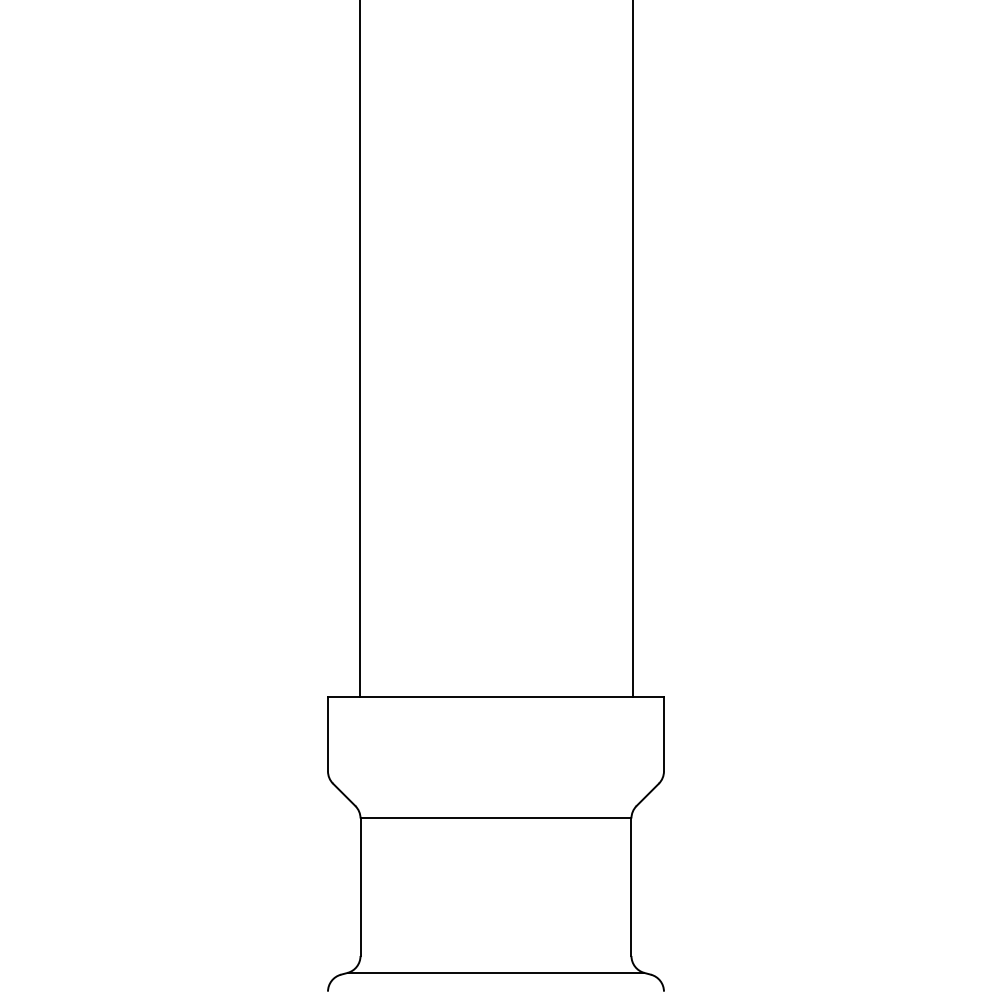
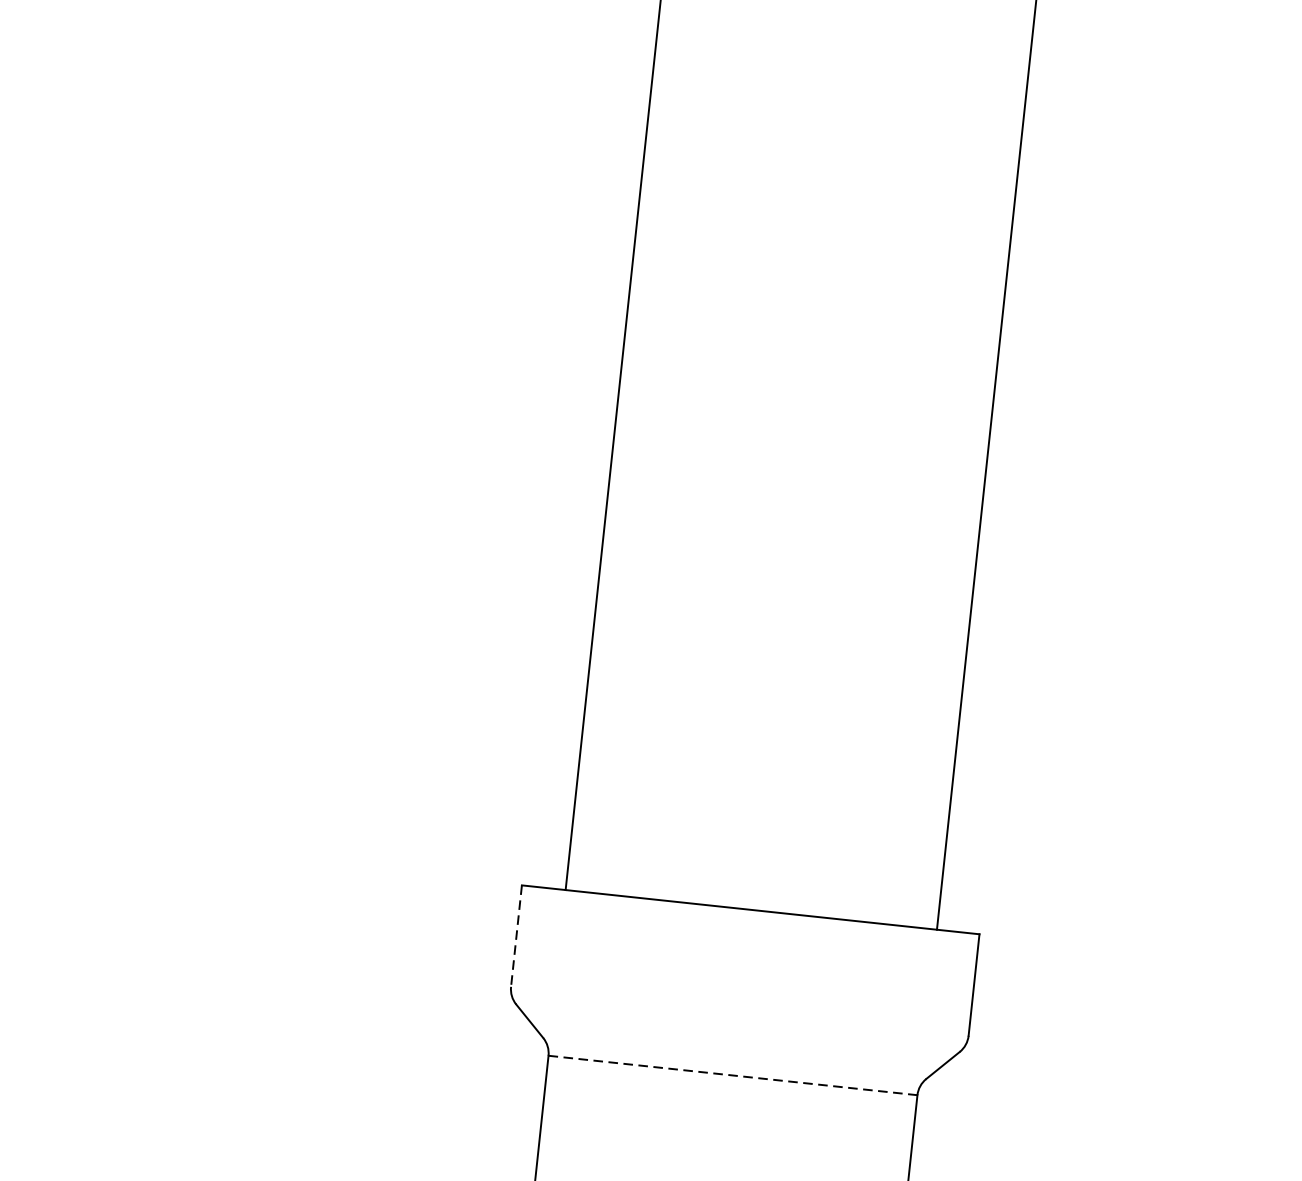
line: (327, 734) -> (515, 936), solid -> dashed
line: (496, 818) -> (733, 1075), solid -> dashed

